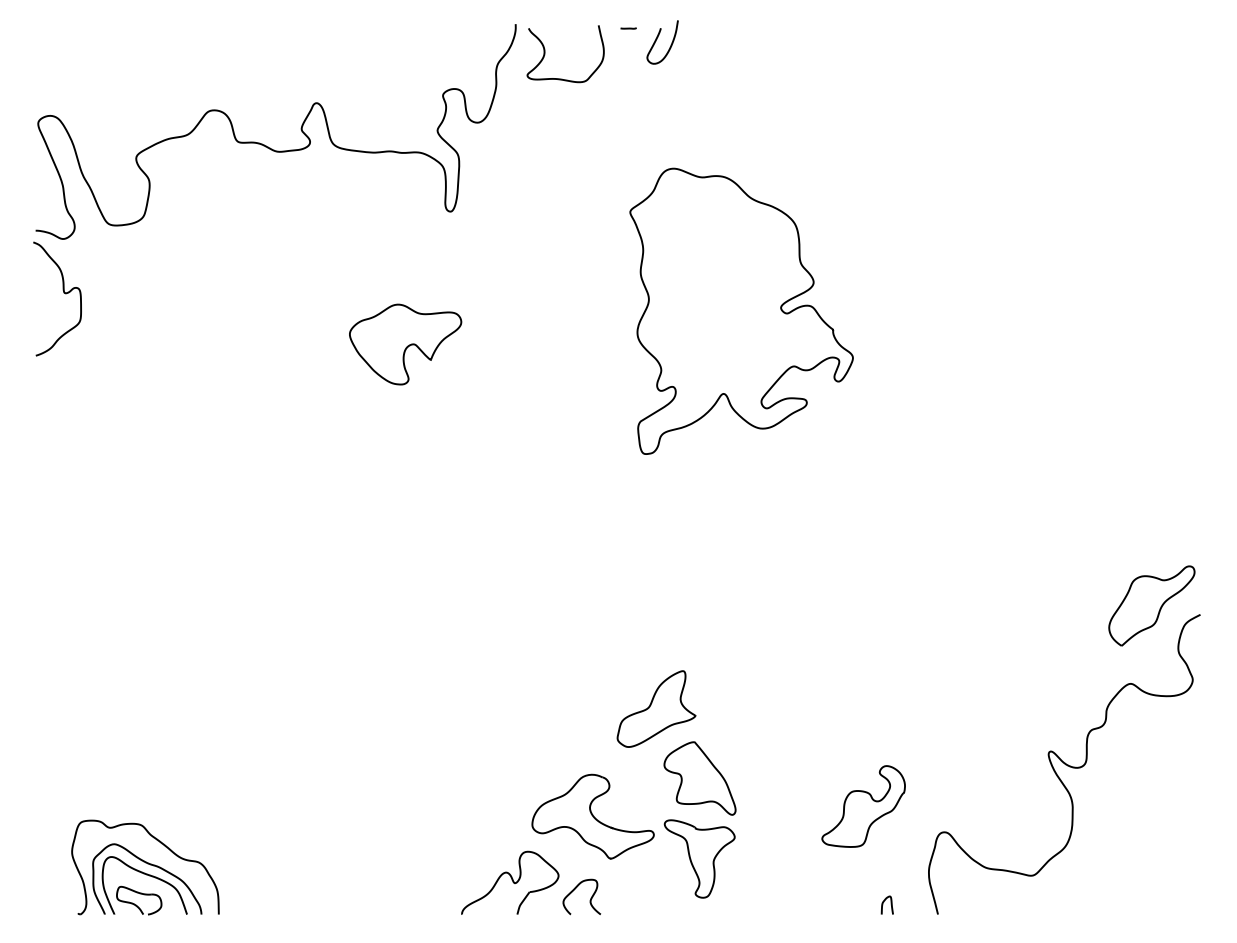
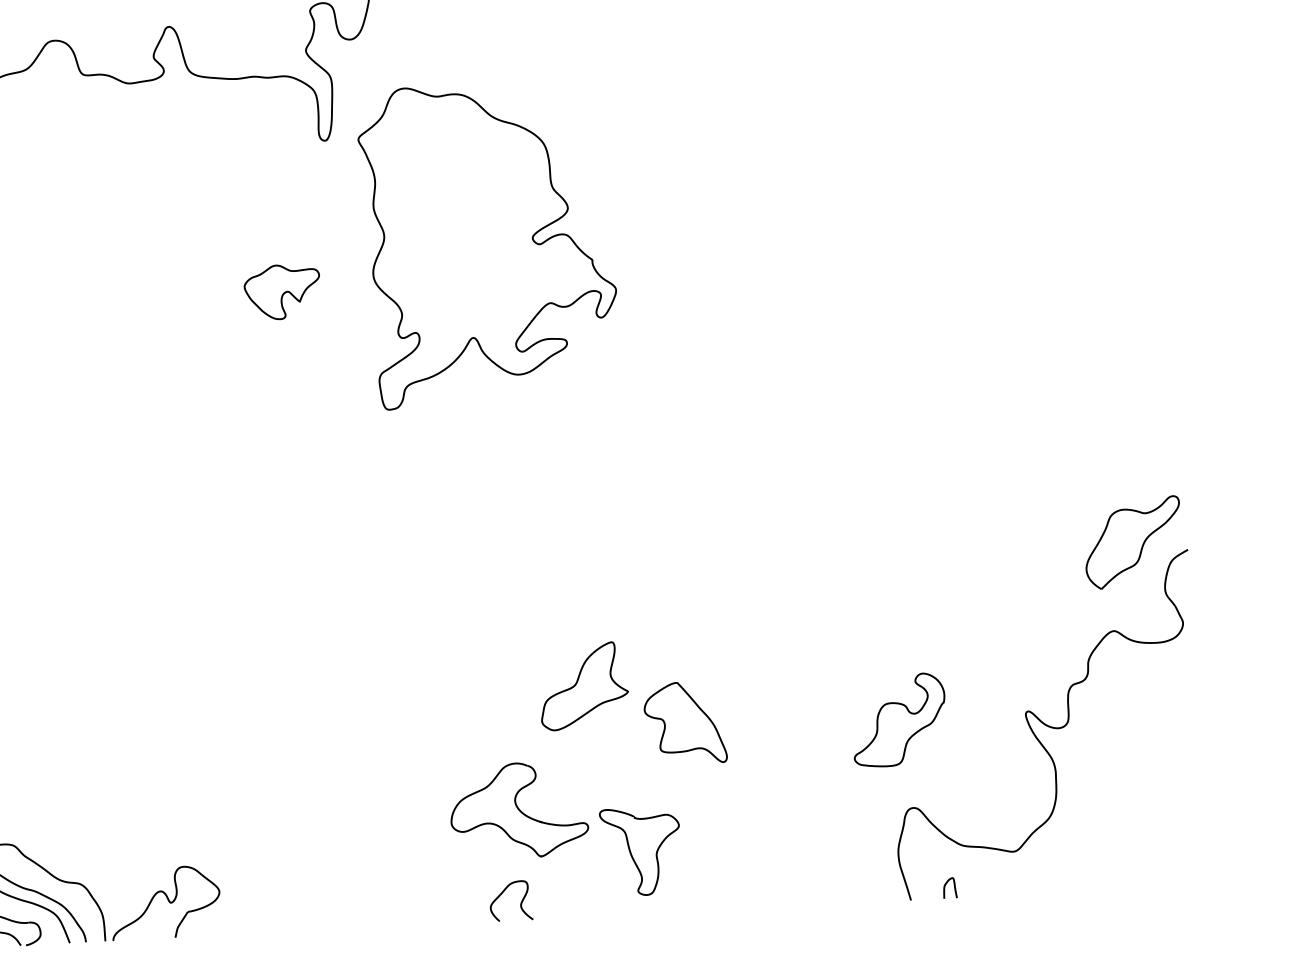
part: (741, 310) -> (488, 243), moved
part: (405, 344) -> (282, 292), size x0.6
part: (699, 778) -> (684, 723), moved
part: (863, 806) -> (899, 720), moved
part: (510, 882) -> (165, 902), moved
curve: (884, 902) -> (946, 885), moved

